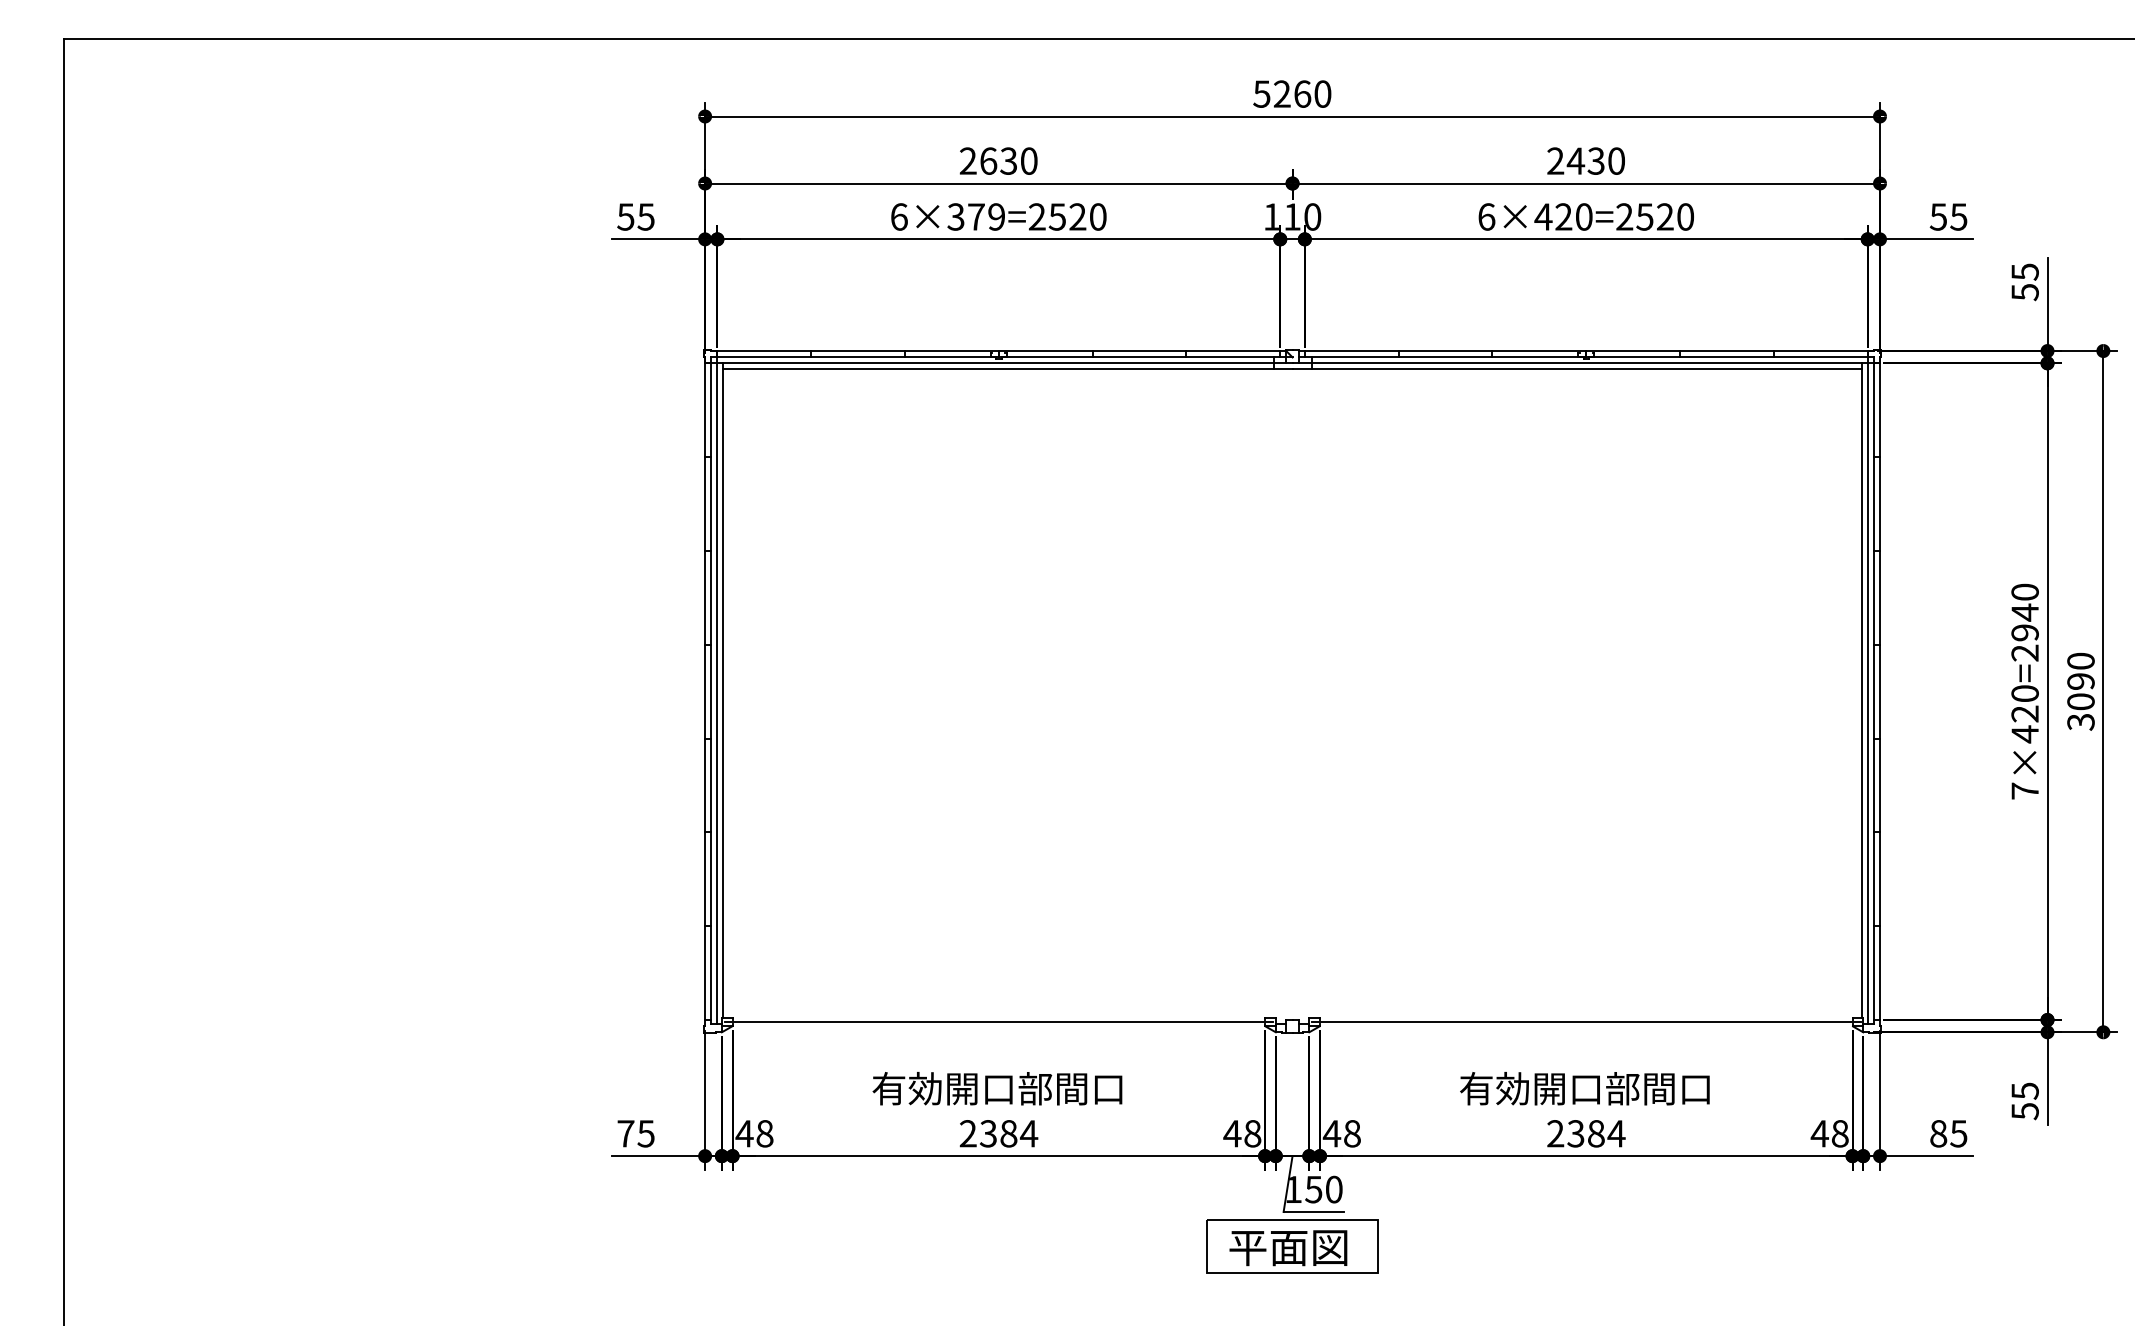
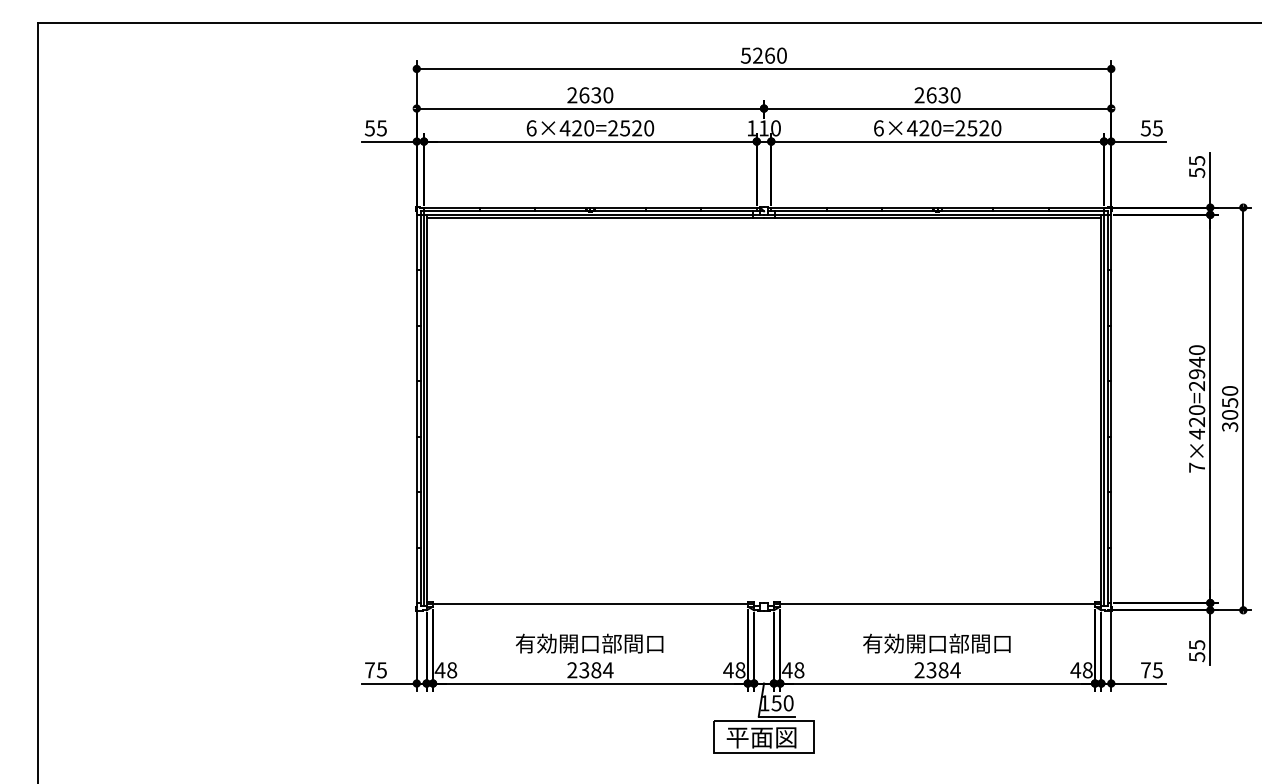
text: (1575, 161) -> (931, 95), 2430 -> 2630
text: (975, 217) -> (576, 128), 6×379=2520 -> 6×420=2520
text: (2081, 682) -> (1230, 403), 3090 -> 3050
text: (1937, 1134) -> (1145, 670), 85 -> 75

